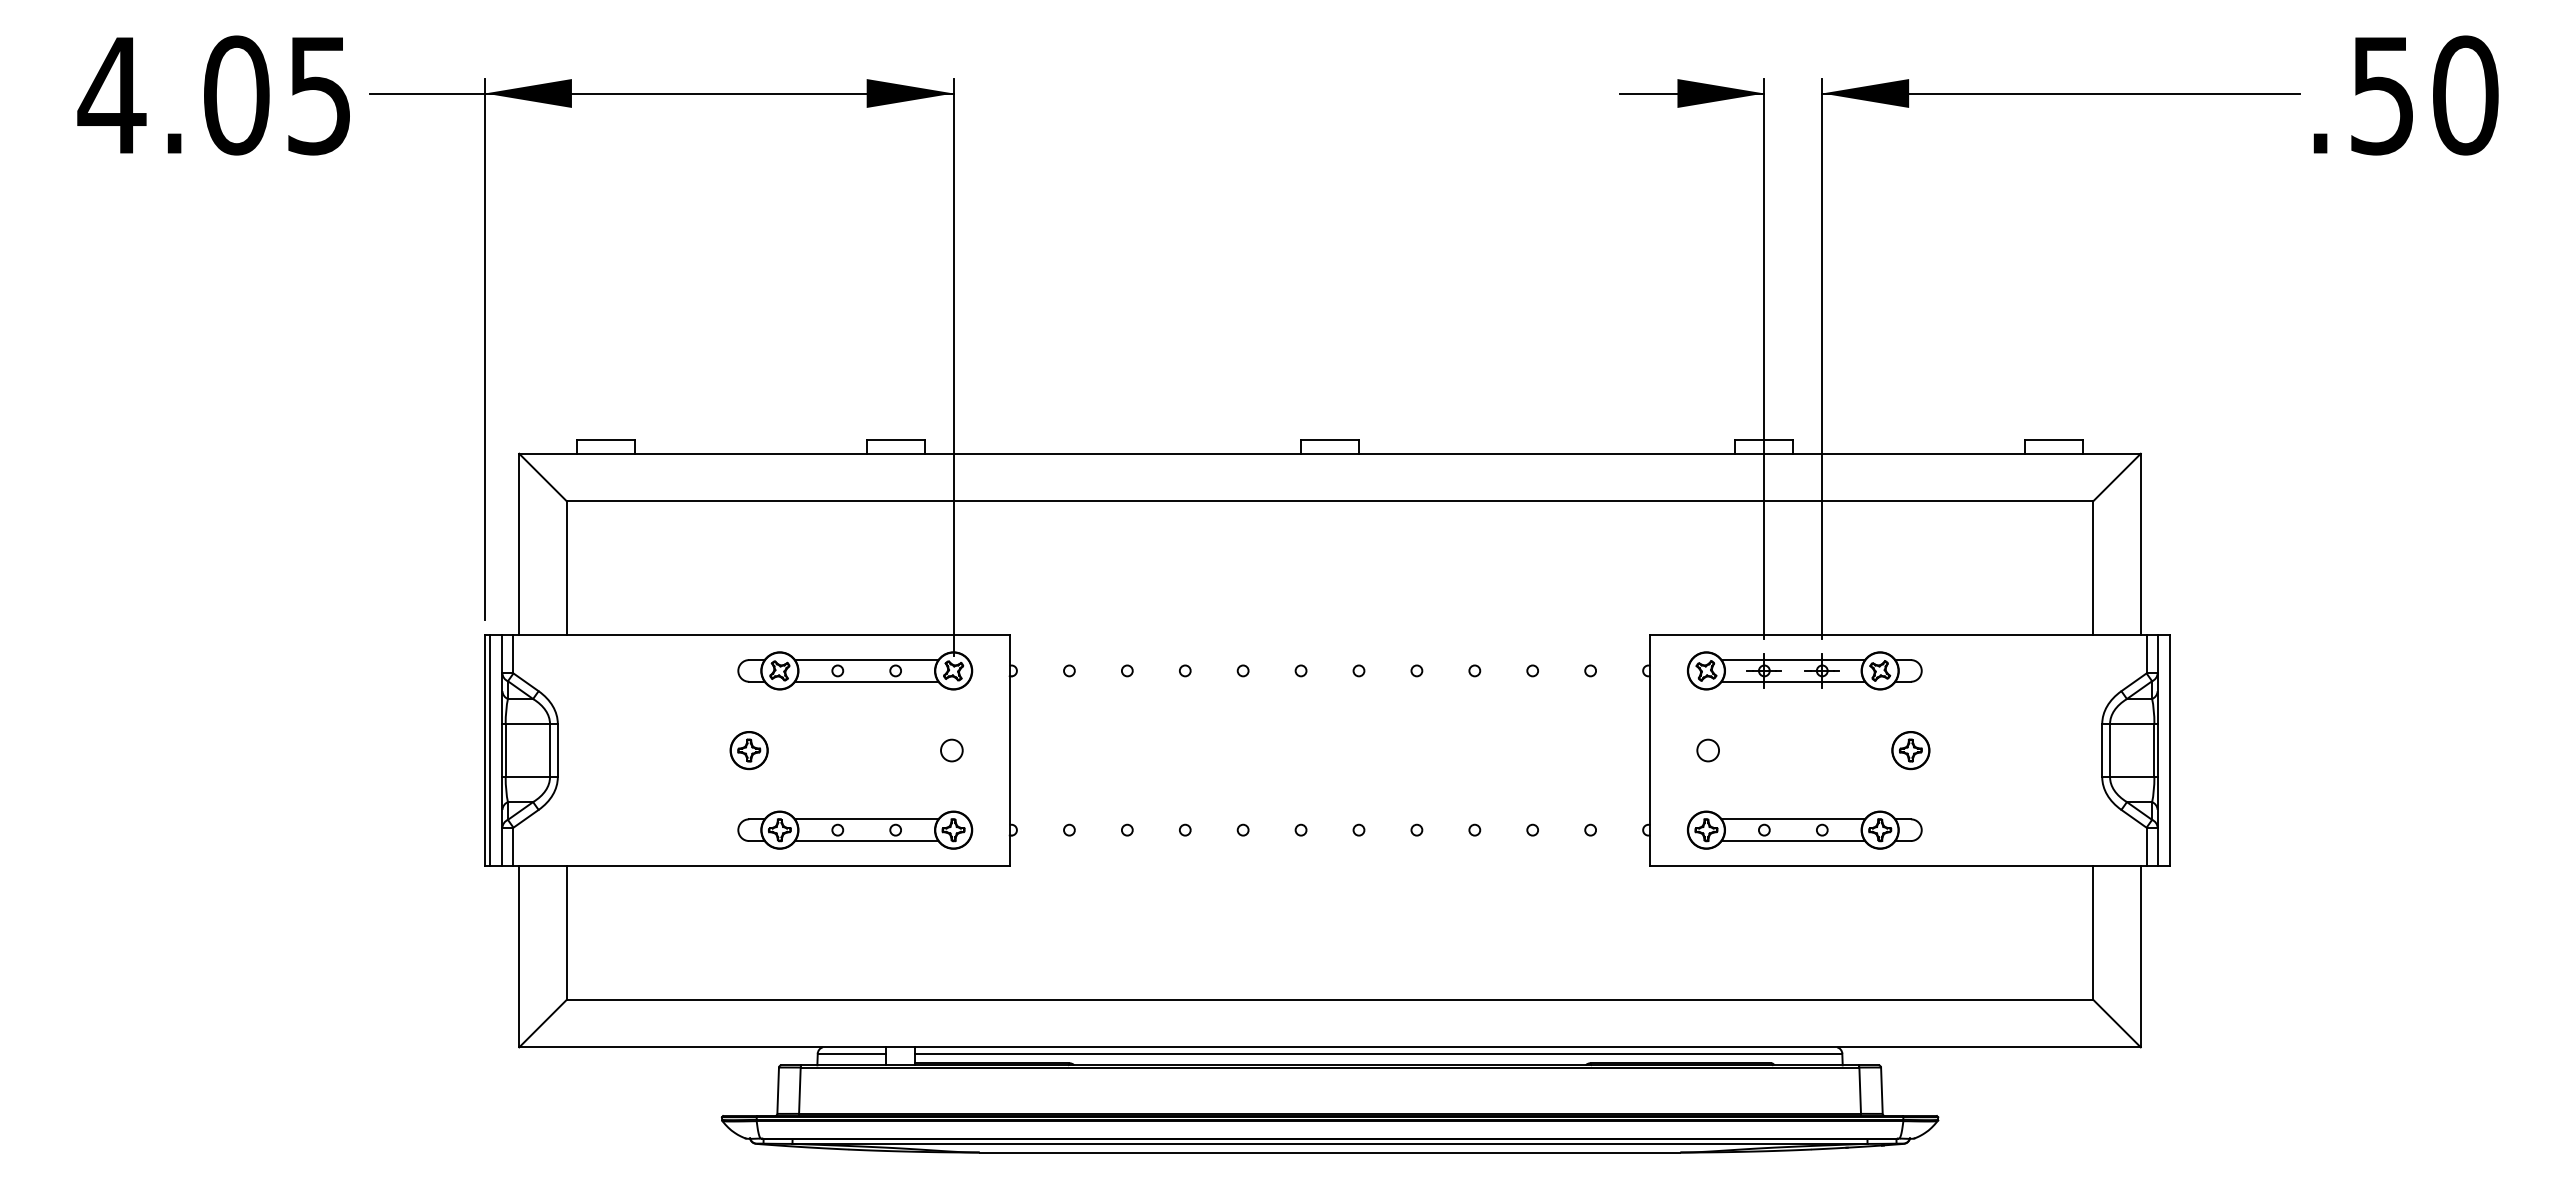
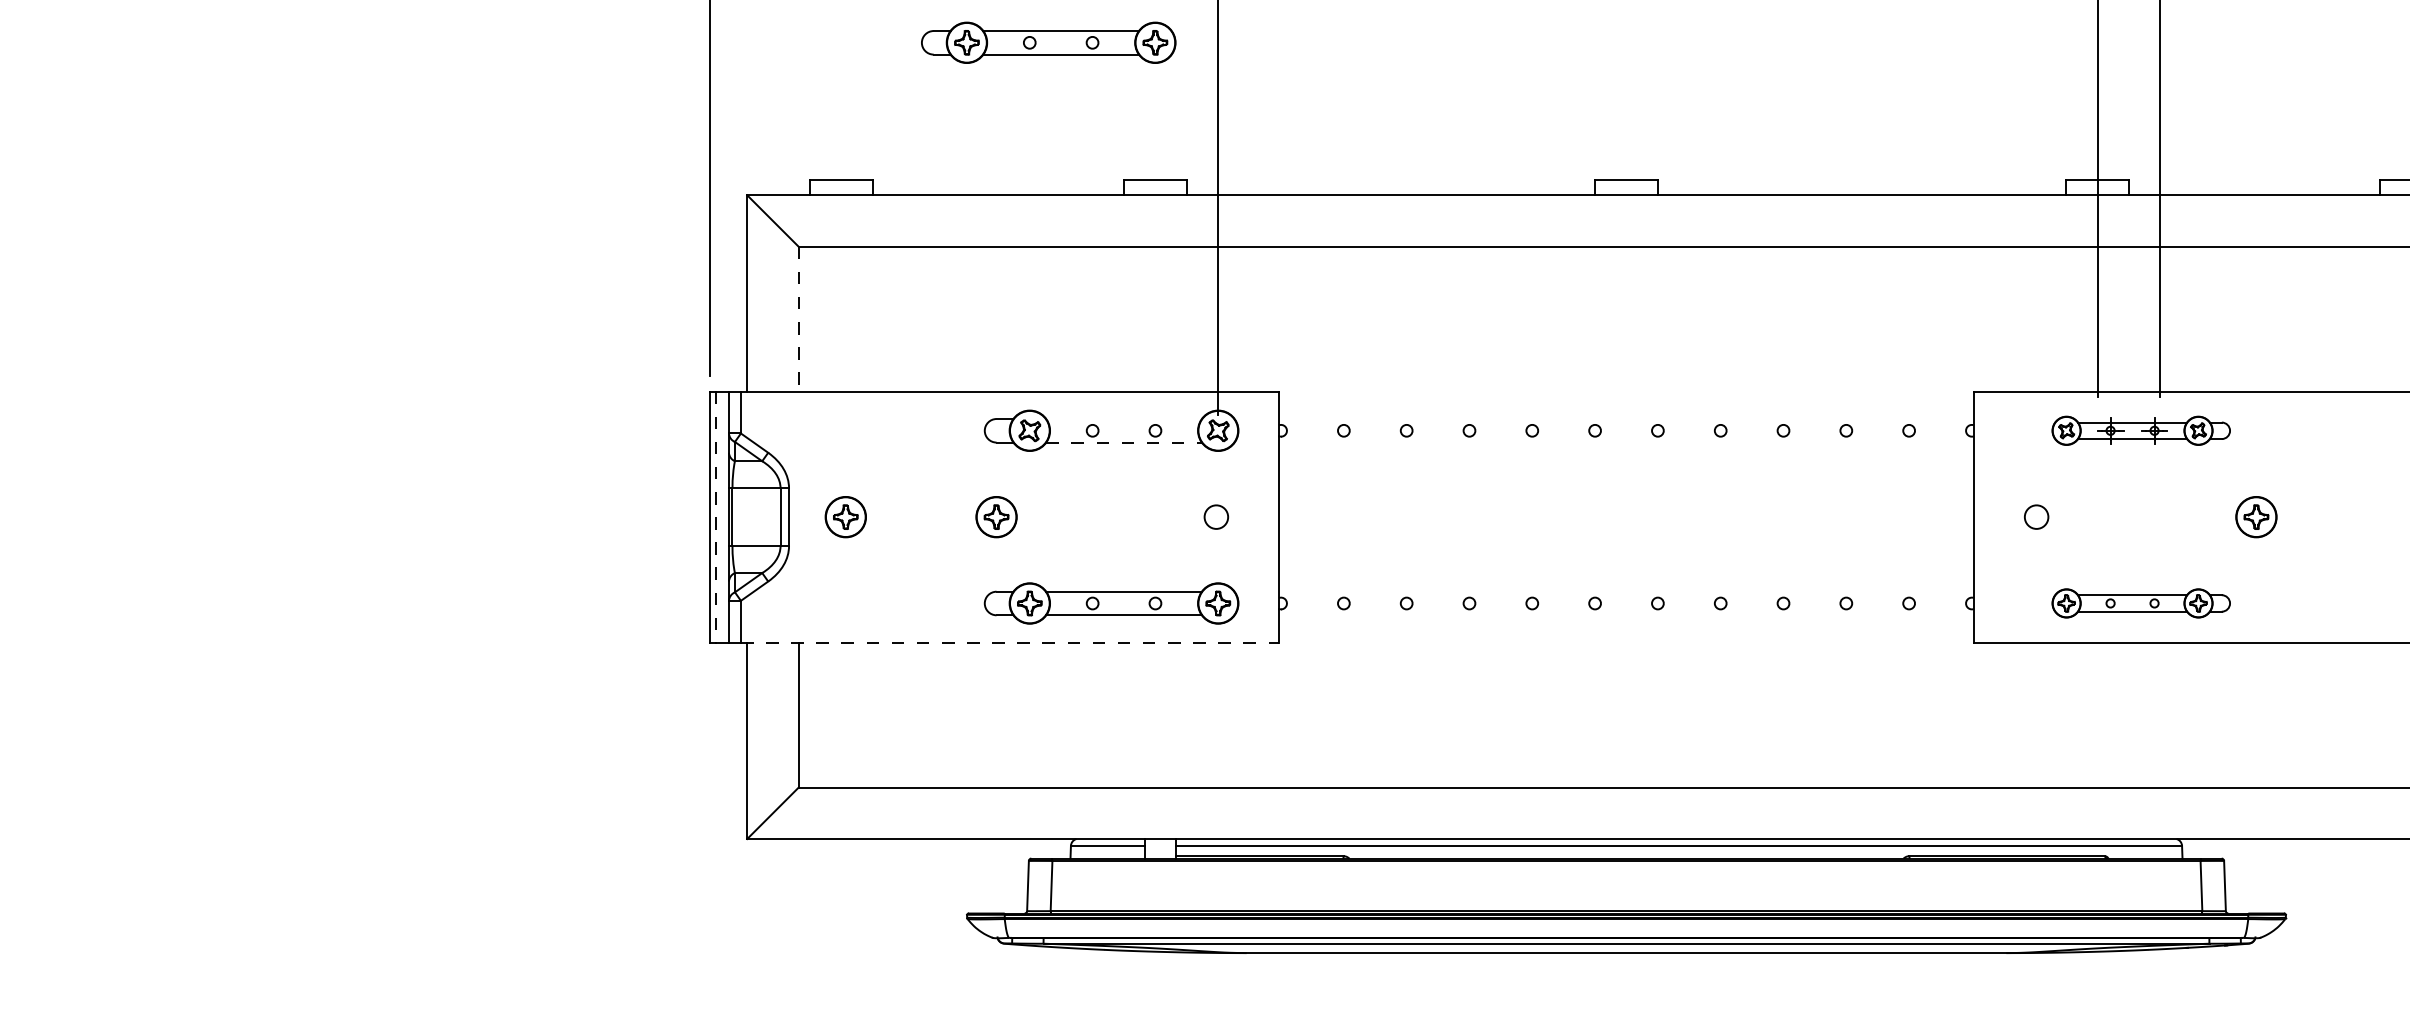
part: (797, 312) -> (1048, 42), added
line: (566, 567) -> (798, 318), solid -> dashed
line: (866, 660) -> (1123, 419), removed
part: (1804, 670) -> (2141, 430), size x0.7
line: (866, 681) -> (1123, 442), solid -> dashed
line: (490, 750) -> (716, 517), solid -> dashed
part: (609, 750) -> (845, 517), added
part: (1804, 829) -> (2141, 602), size x0.7
line: (762, 866) -> (1011, 642), solid -> dashed

